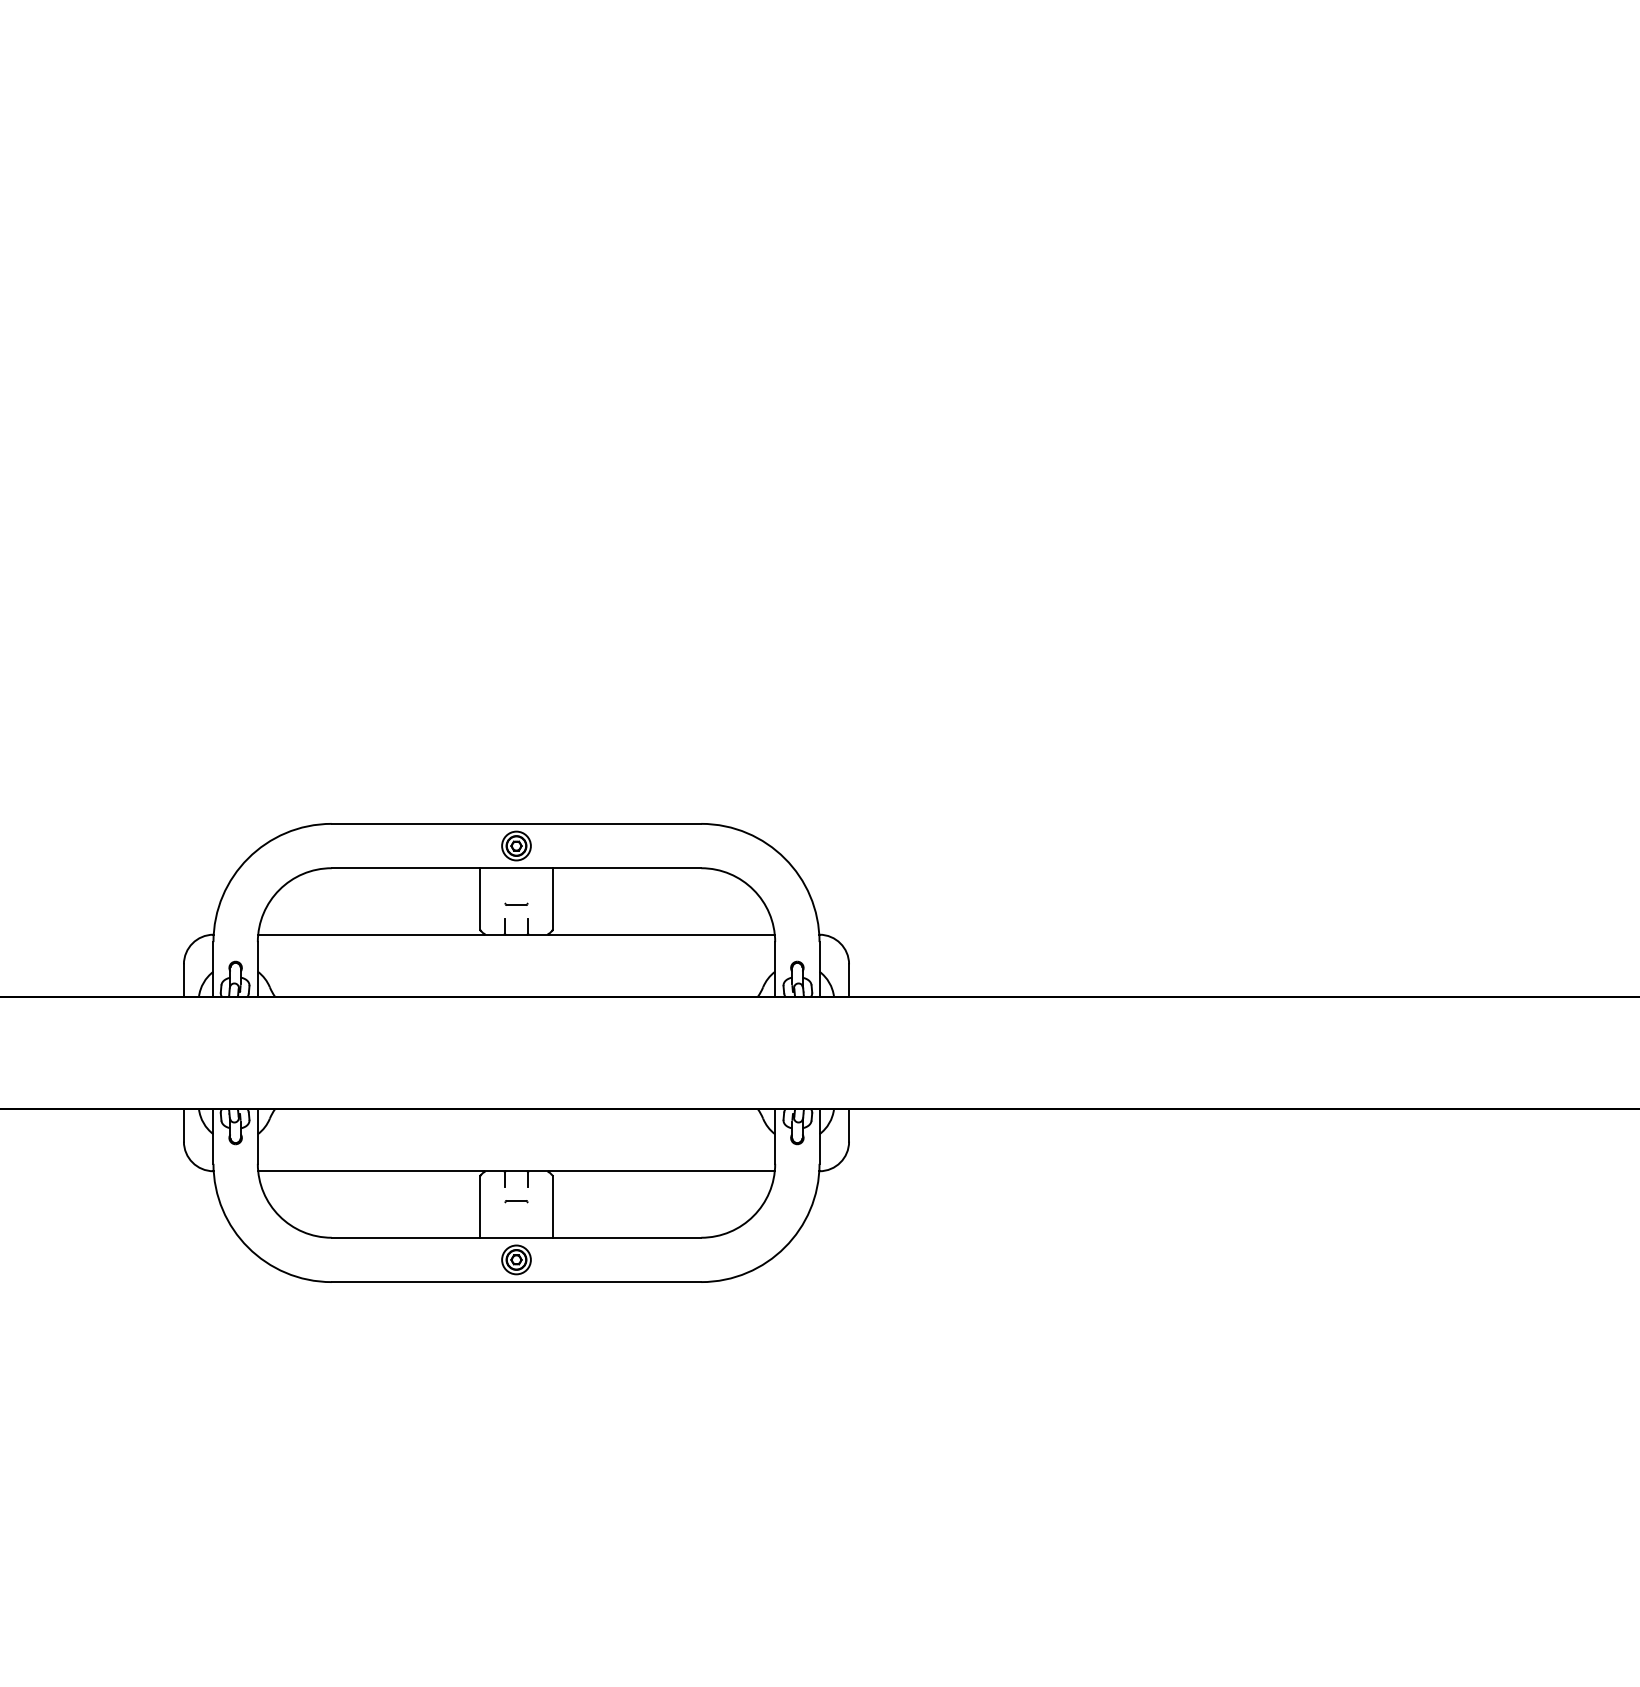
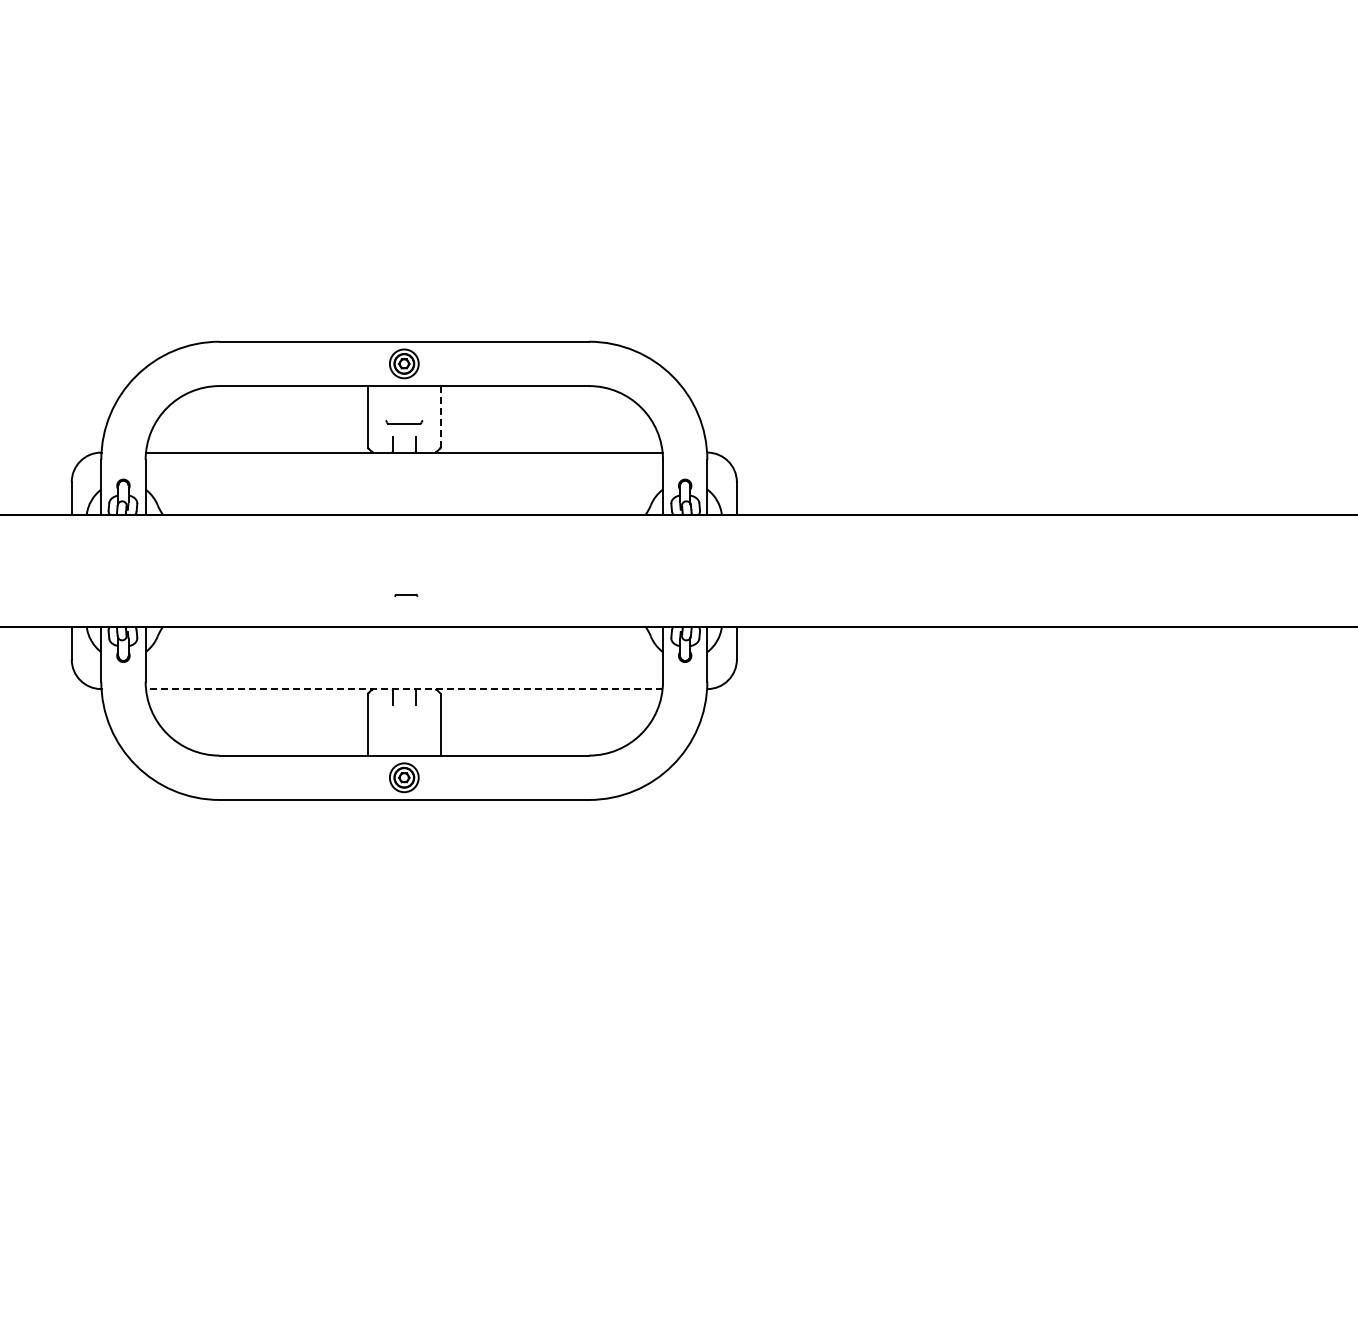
line: (552, 898) -> (440, 416), solid -> dashed
part: (516, 903) -> (404, 421), size x1.6
line: (516, 1171) -> (404, 689), solid -> dashed
part: (516, 1201) -> (406, 595), moved

